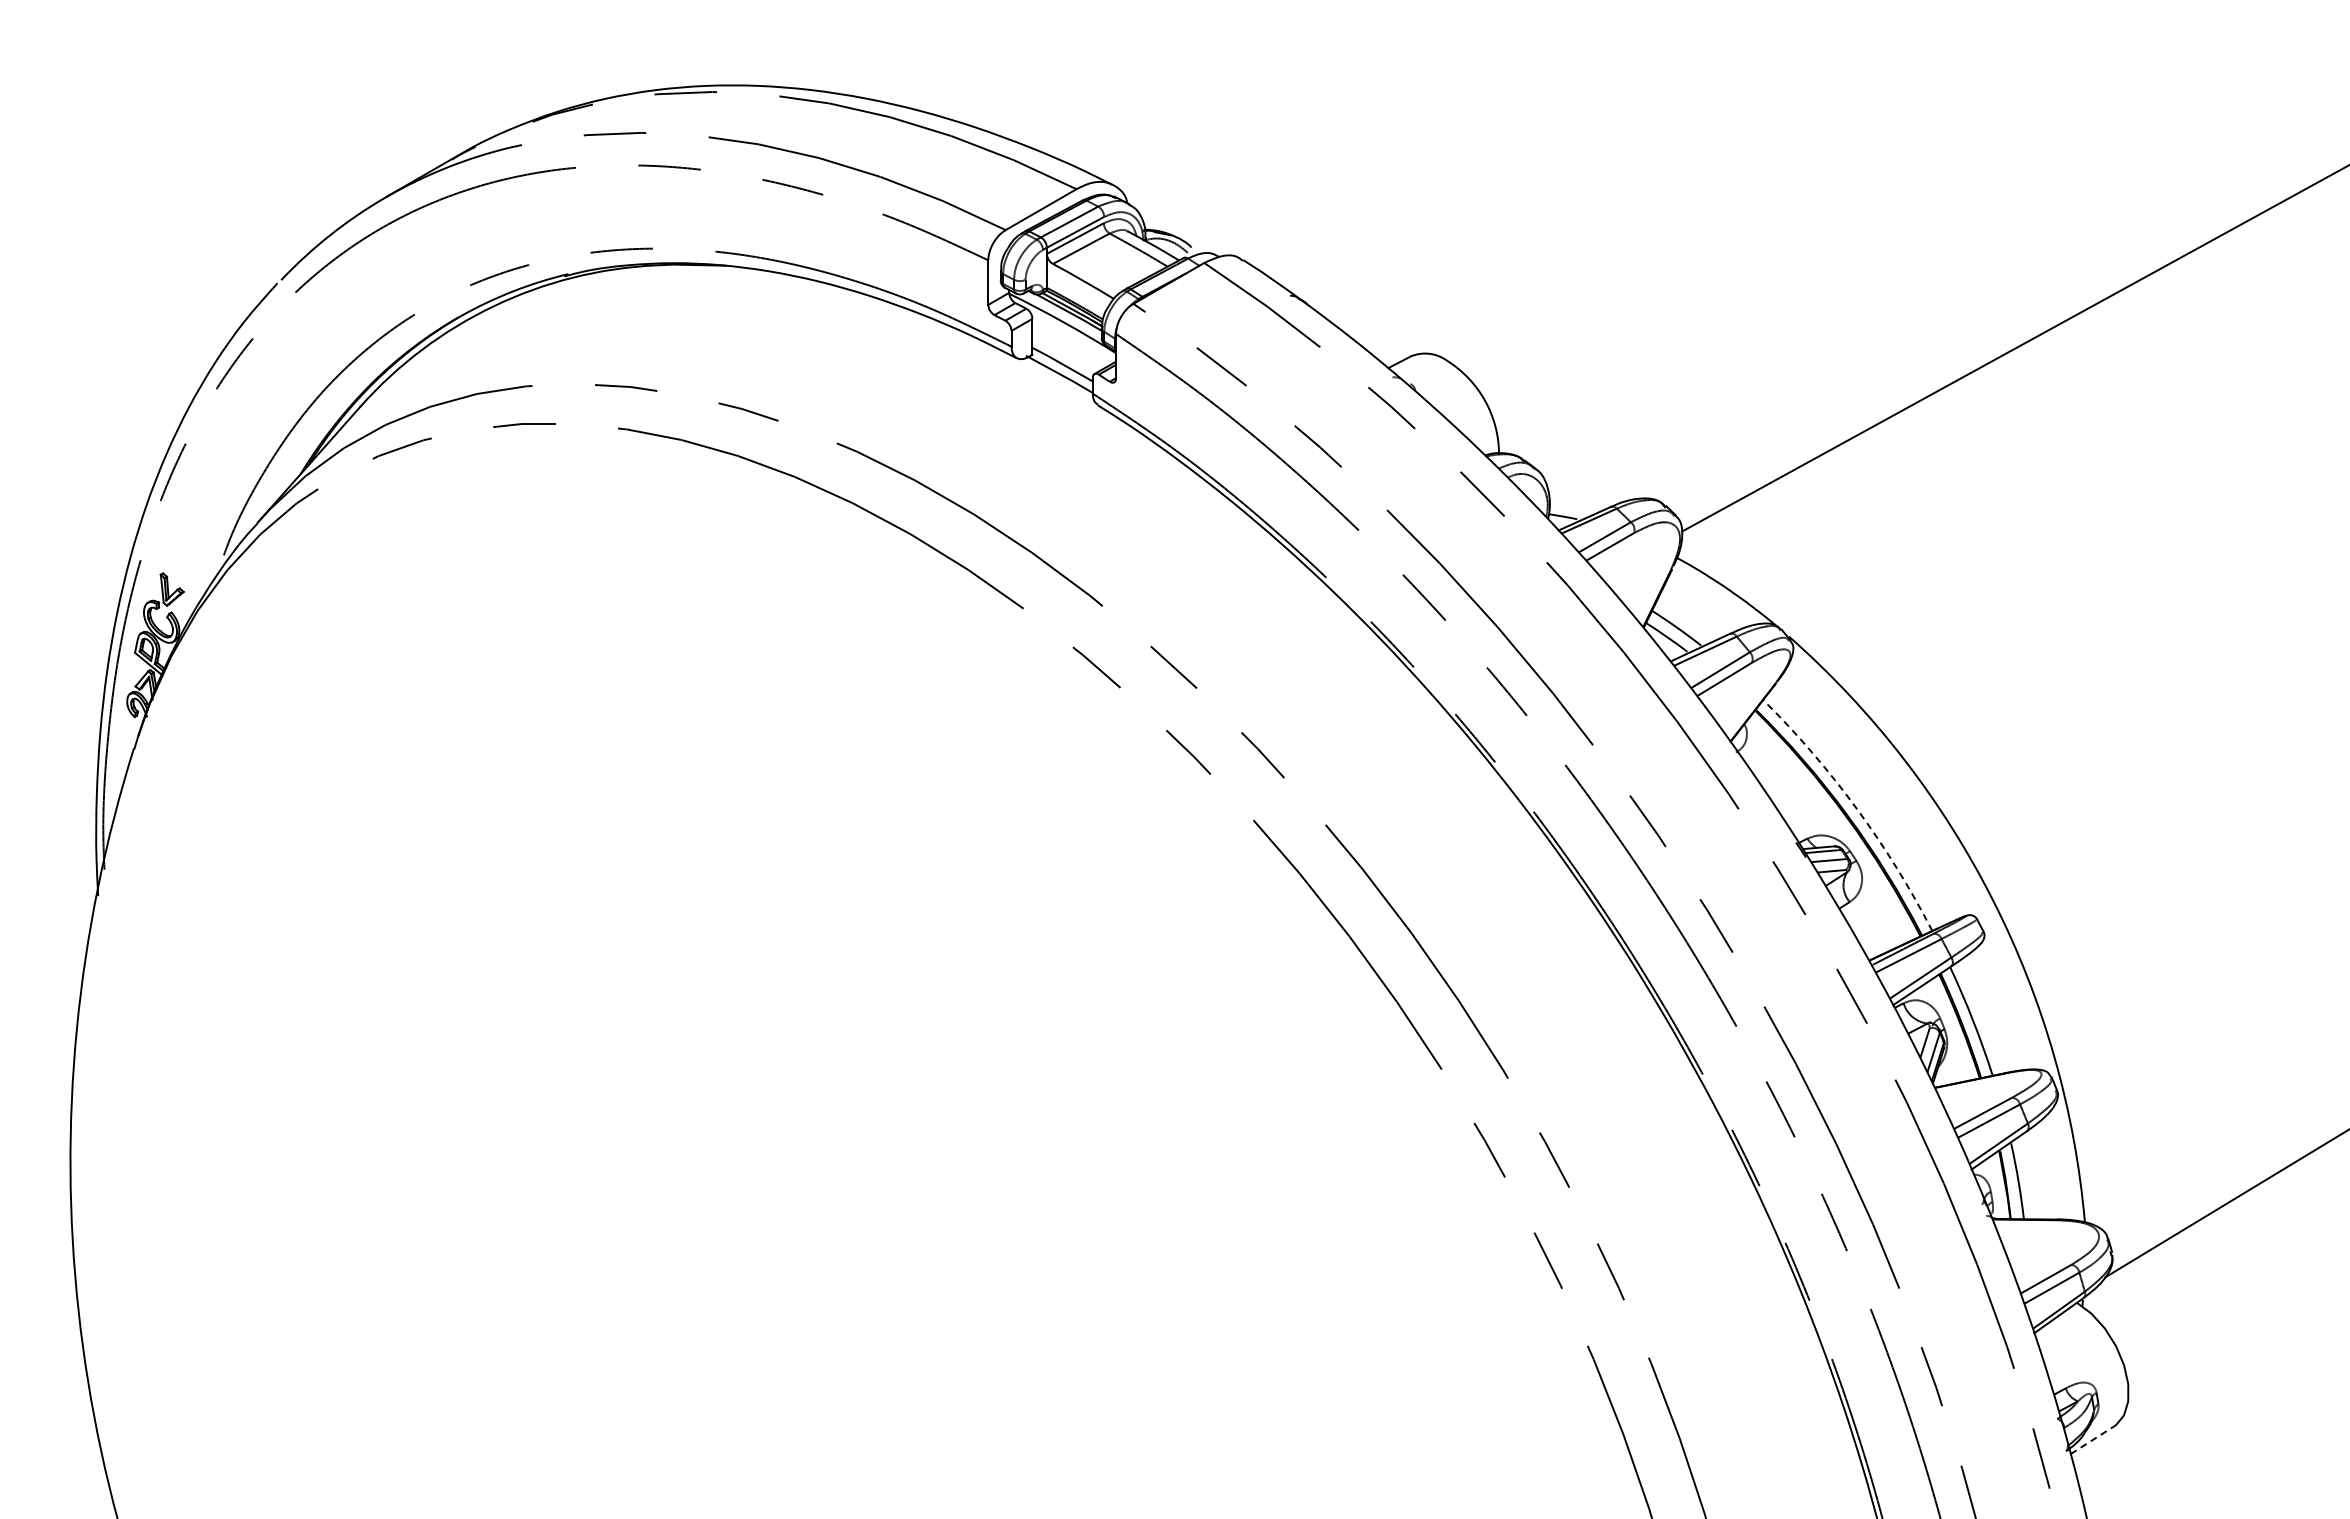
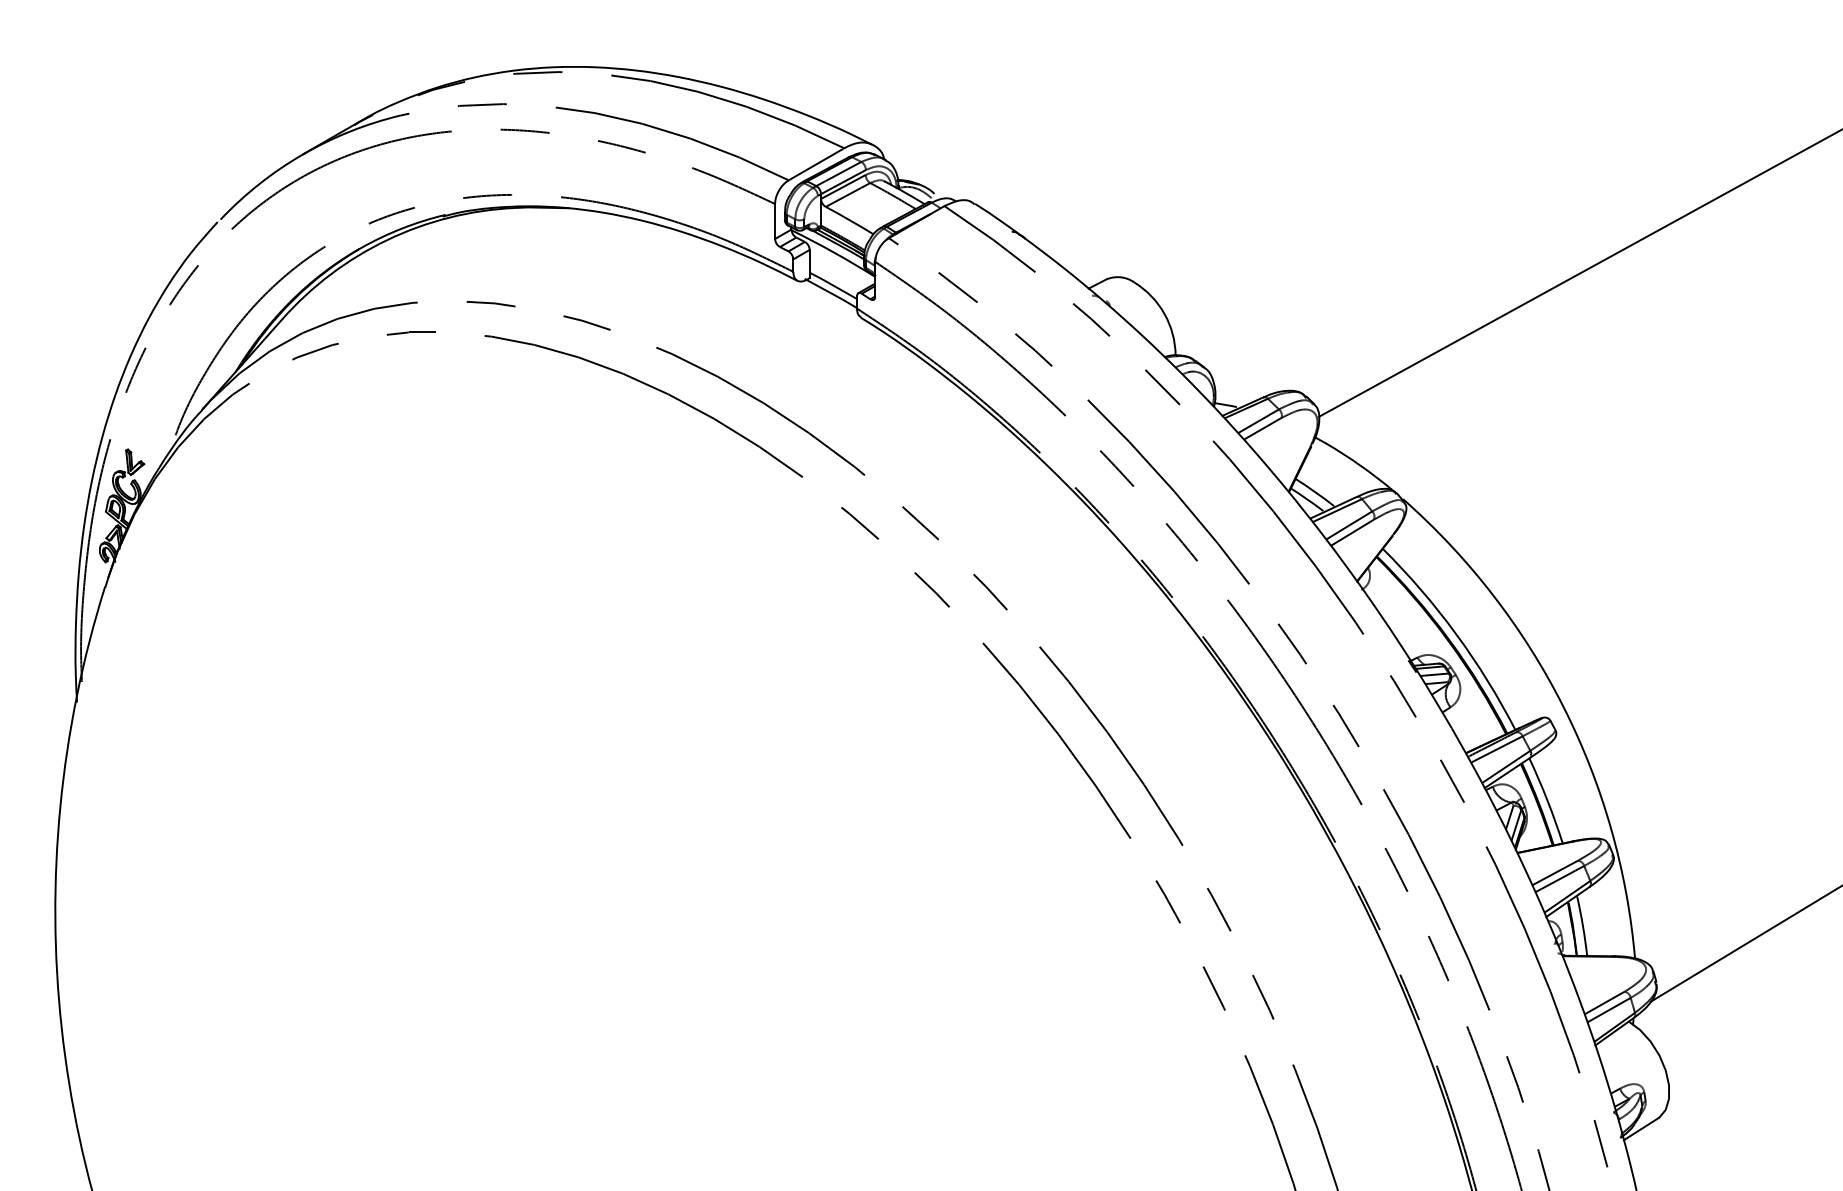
arc: (1856, 808) -> (1455, 633), dashed -> solid
line: (2092, 1440) -> (1641, 1129), dashed -> solid

